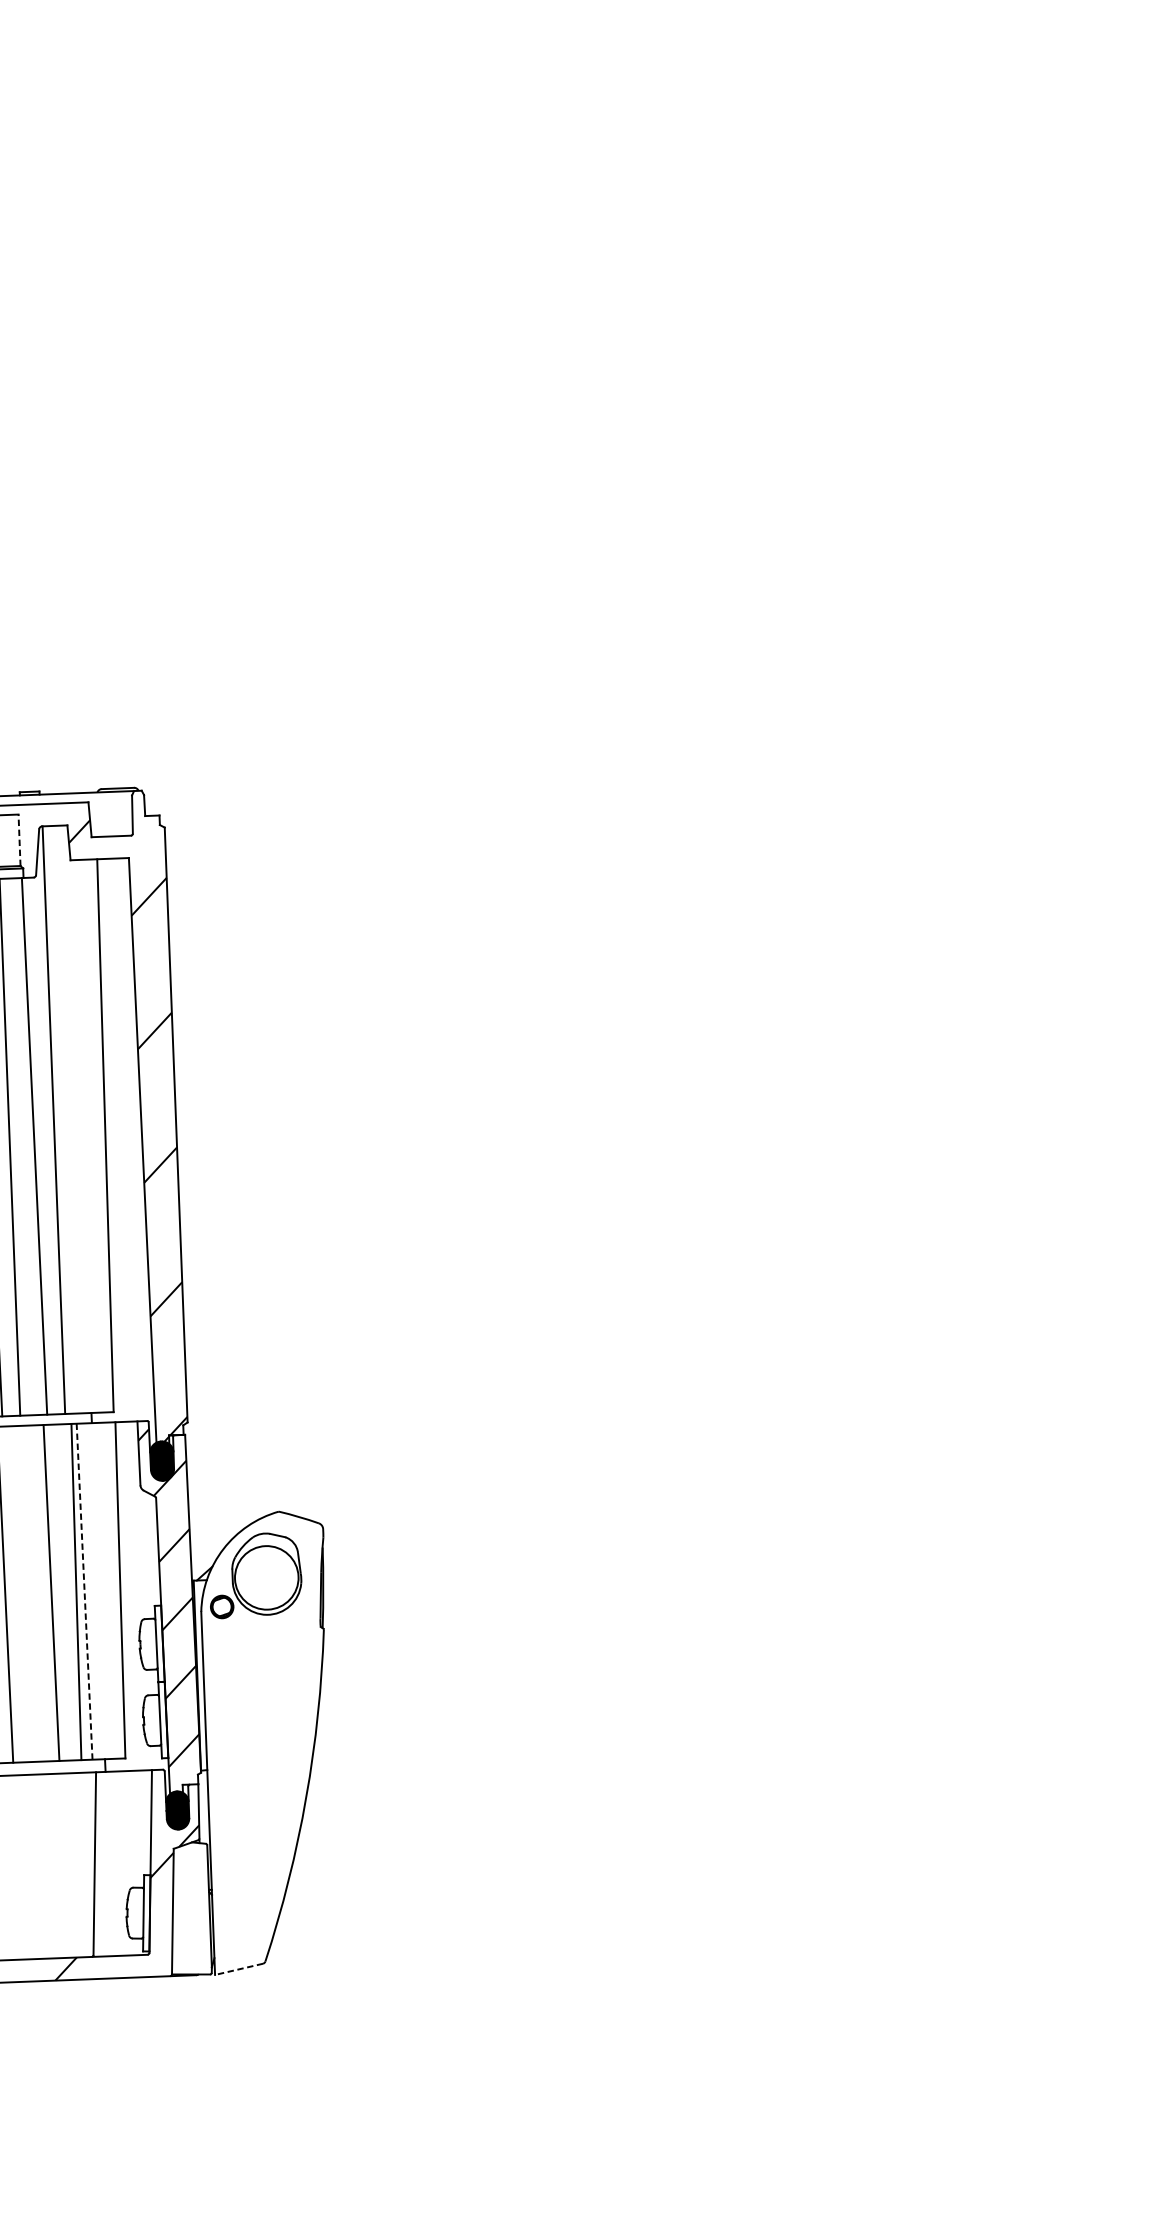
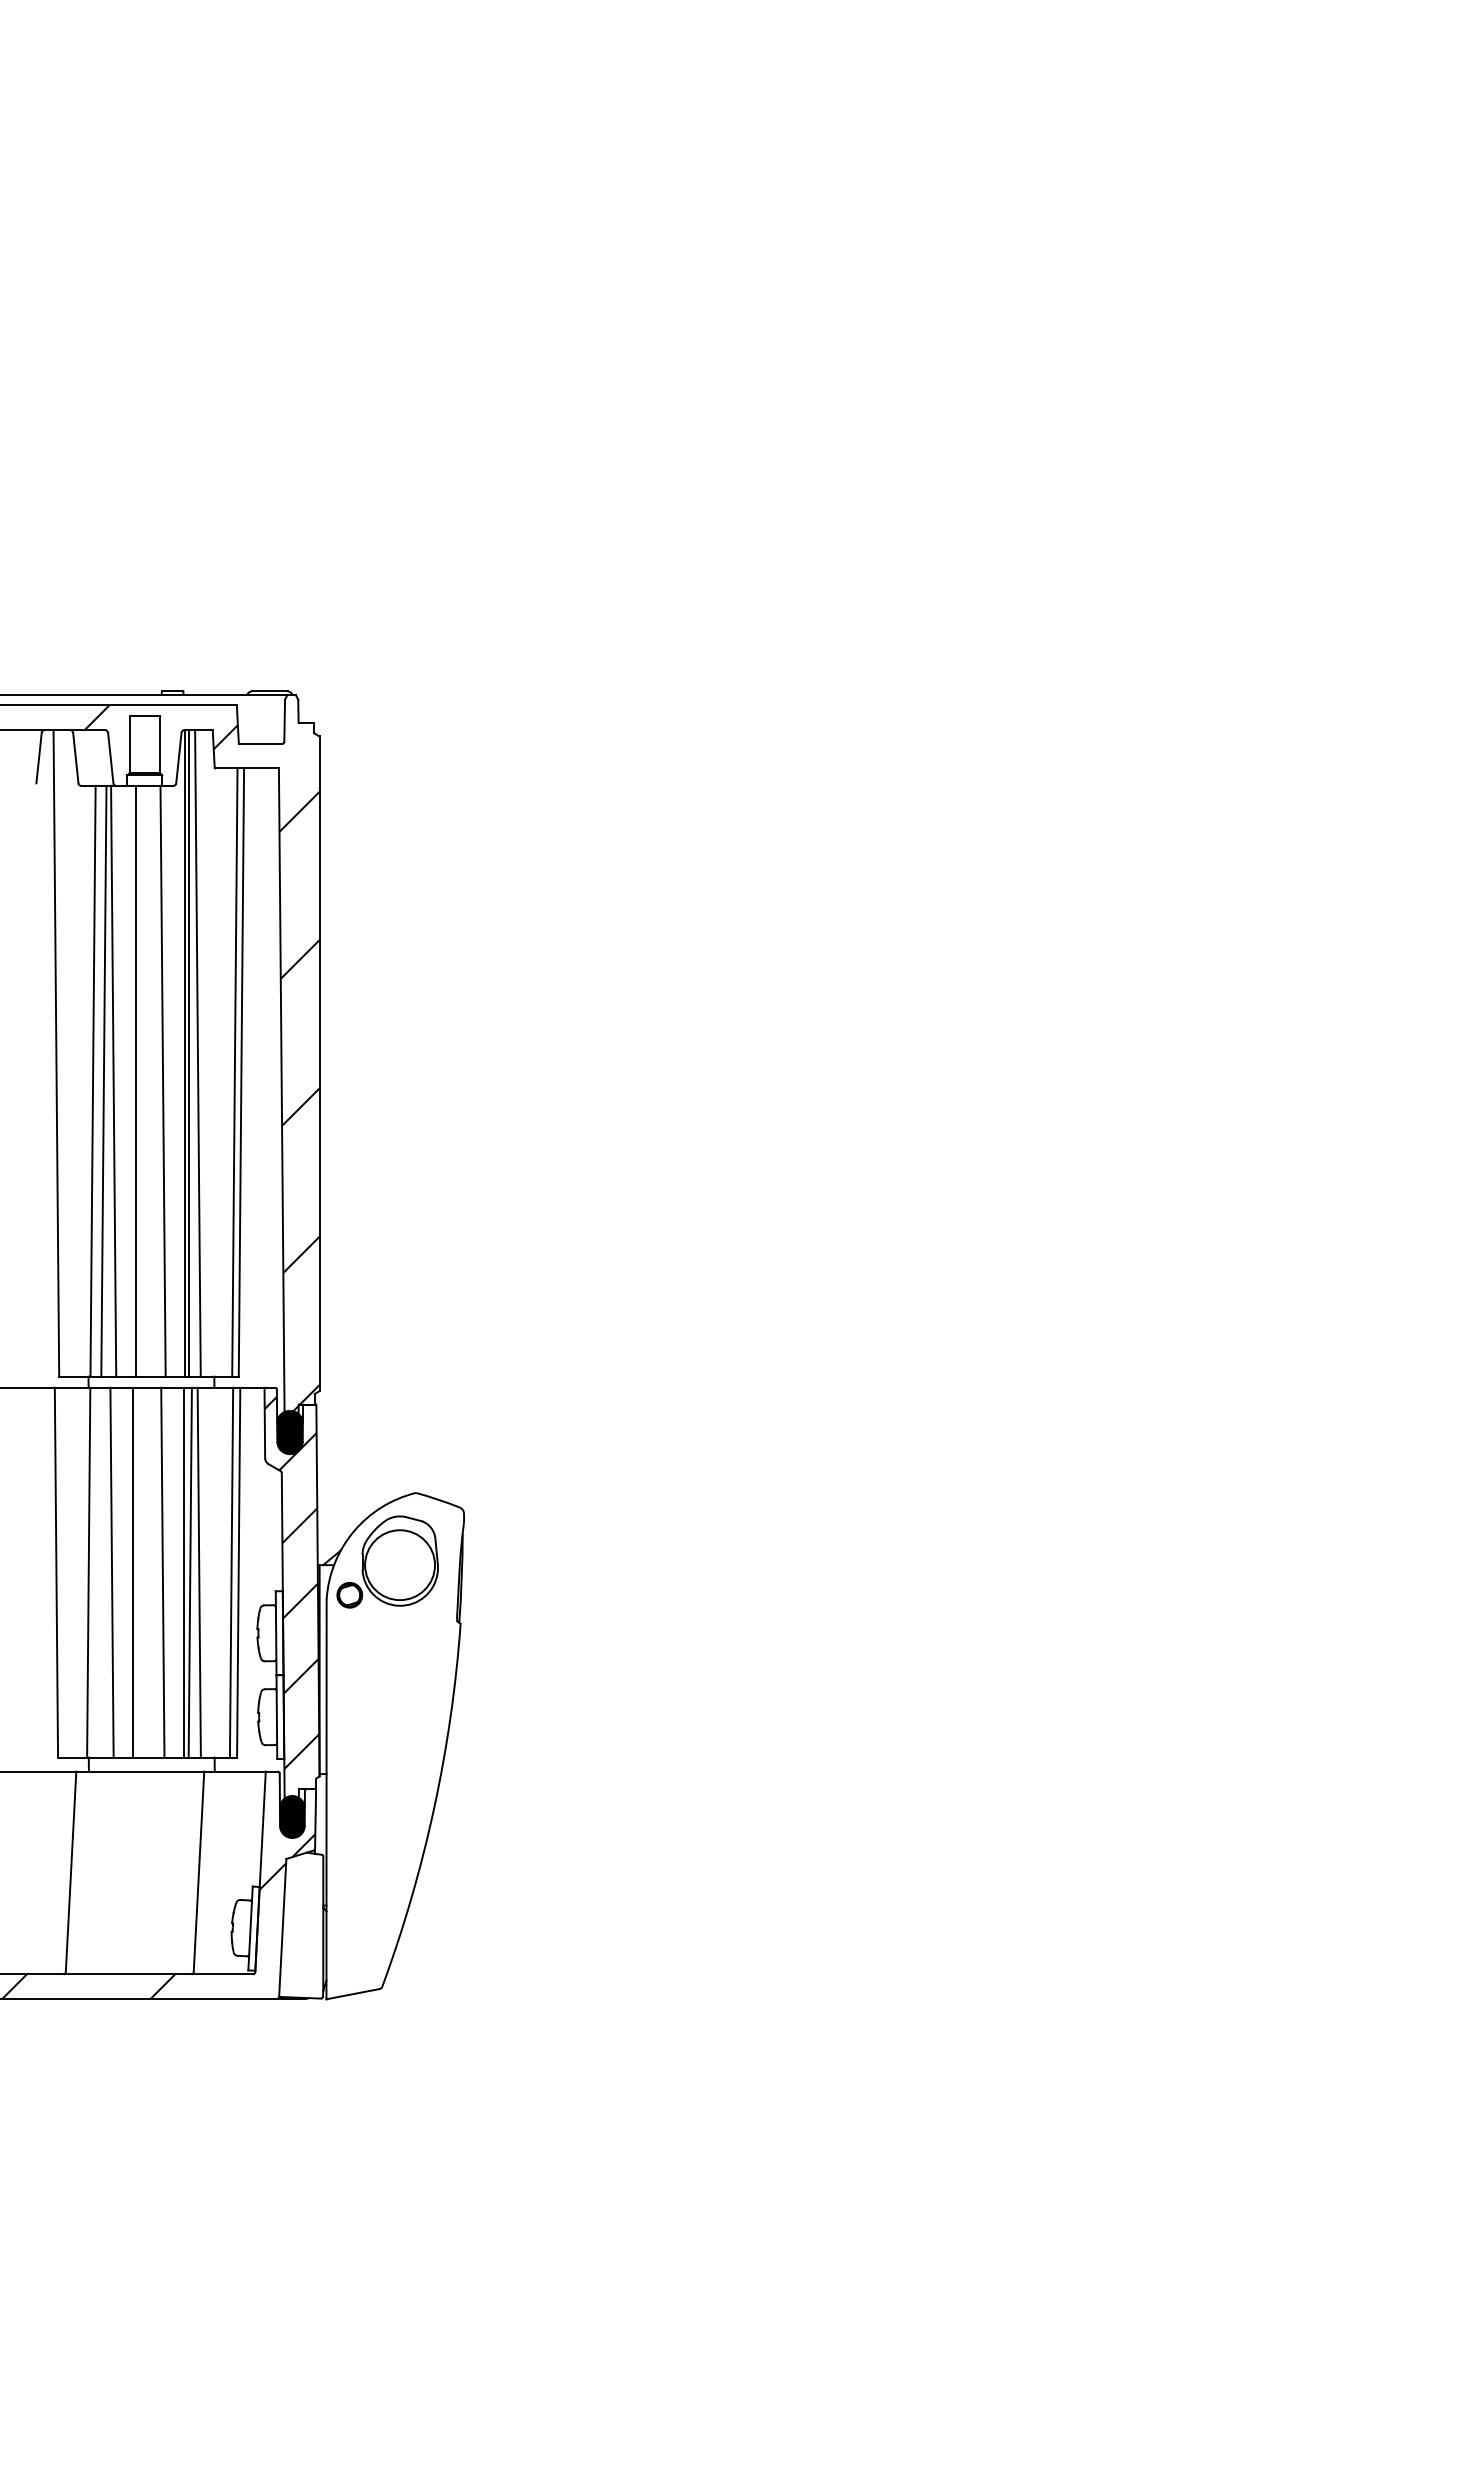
line: (19, 839) -> (159, 743), dashed -> solid
line: (57, 1119) -> (189, 1052), added
line: (64, 1119) -> (197, 1052), added
line: (99, 1135) -> (234, 1072), added
line: (113, 1590) -> (231, 1572), added
line: (84, 1591) -> (199, 1572), dashed -> solid
line: (71, 1592) -> (184, 1572), added
line: (24, 1593) -> (133, 1572), added
line: (238, 1969) -> (352, 1994), dashed -> solid

